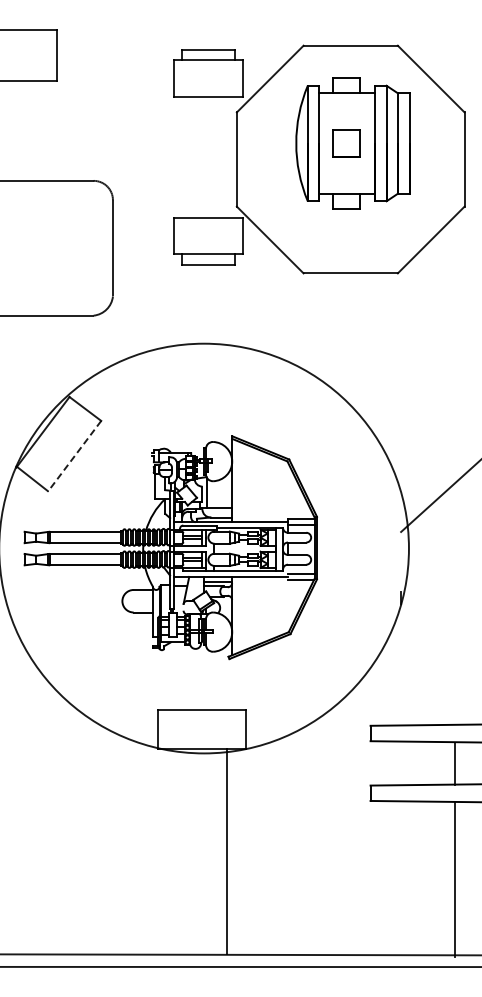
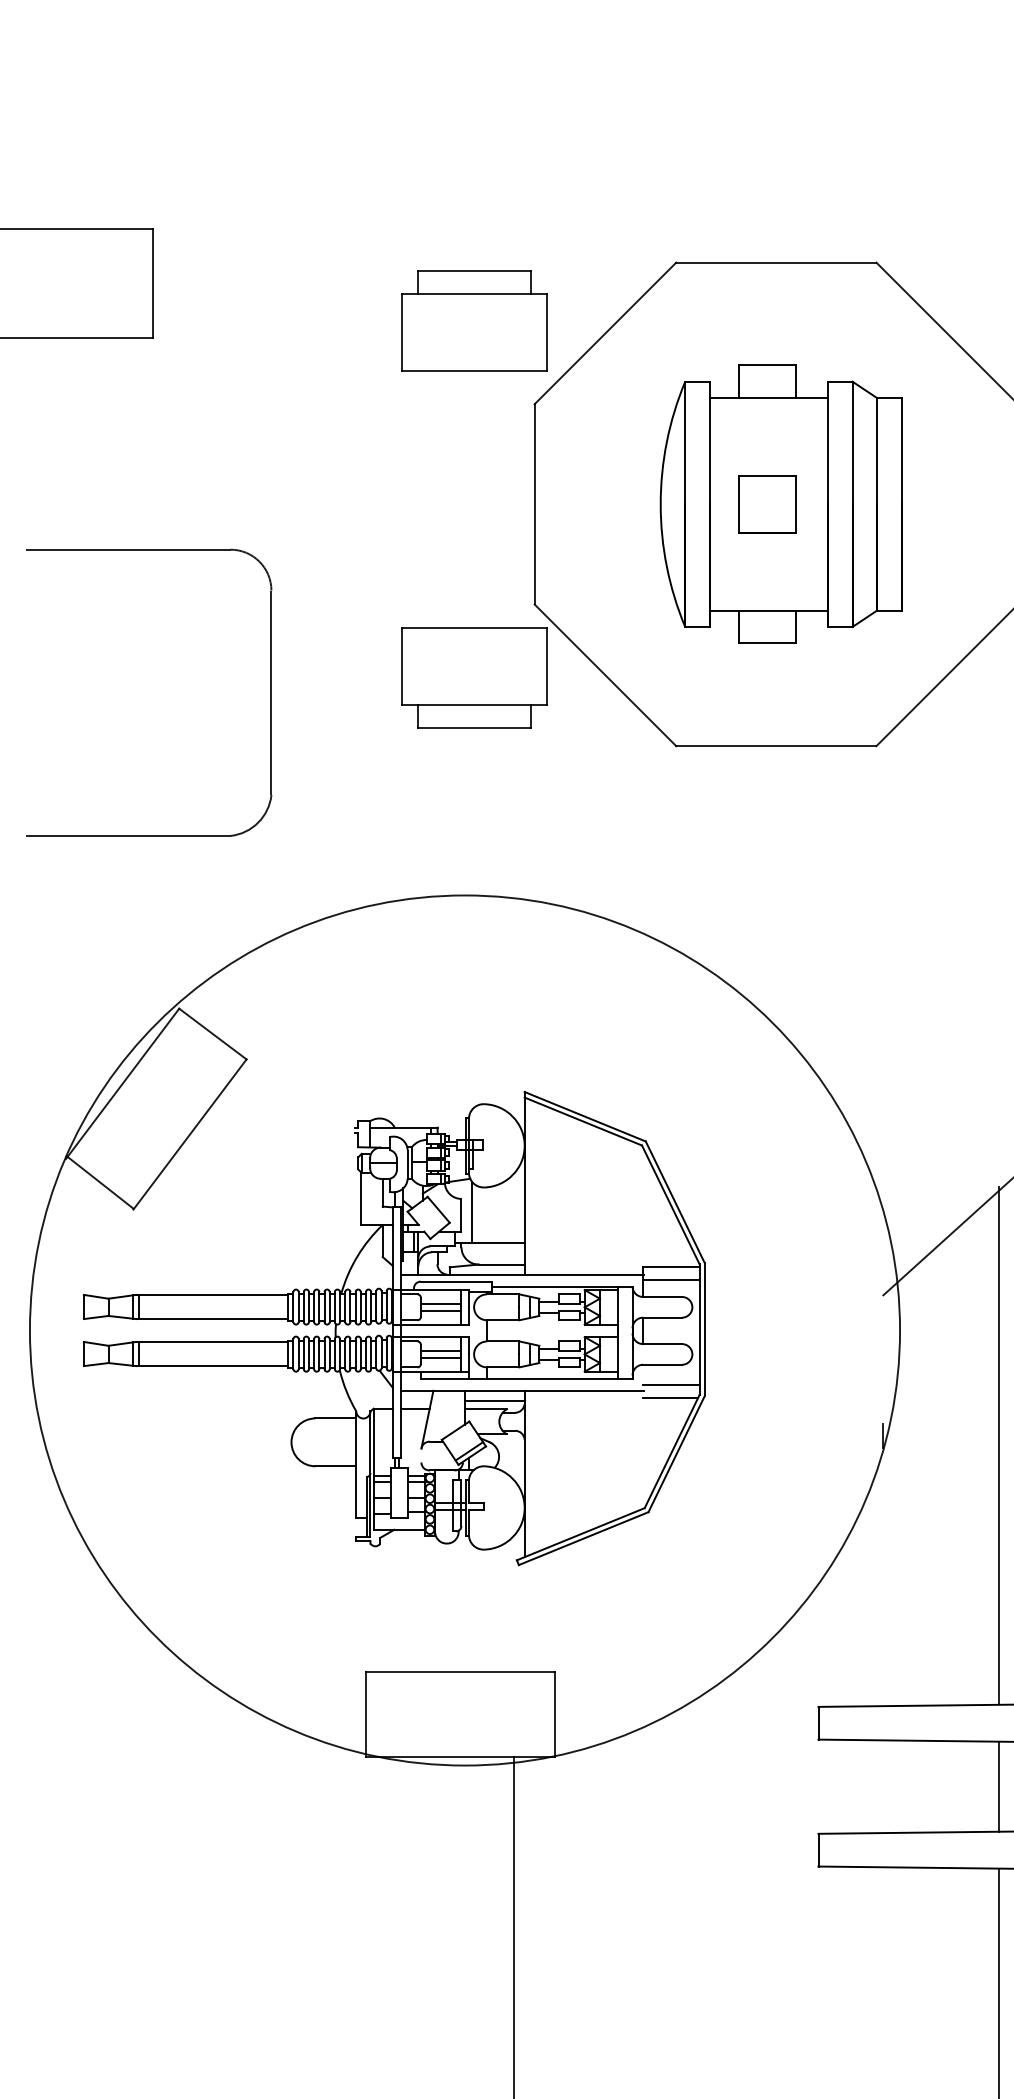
part: (352, 143) -> (780, 504), moved
line: (74, 456) -> (189, 1134), dashed -> solid
line: (455, 602) -> (998, 1445), added

